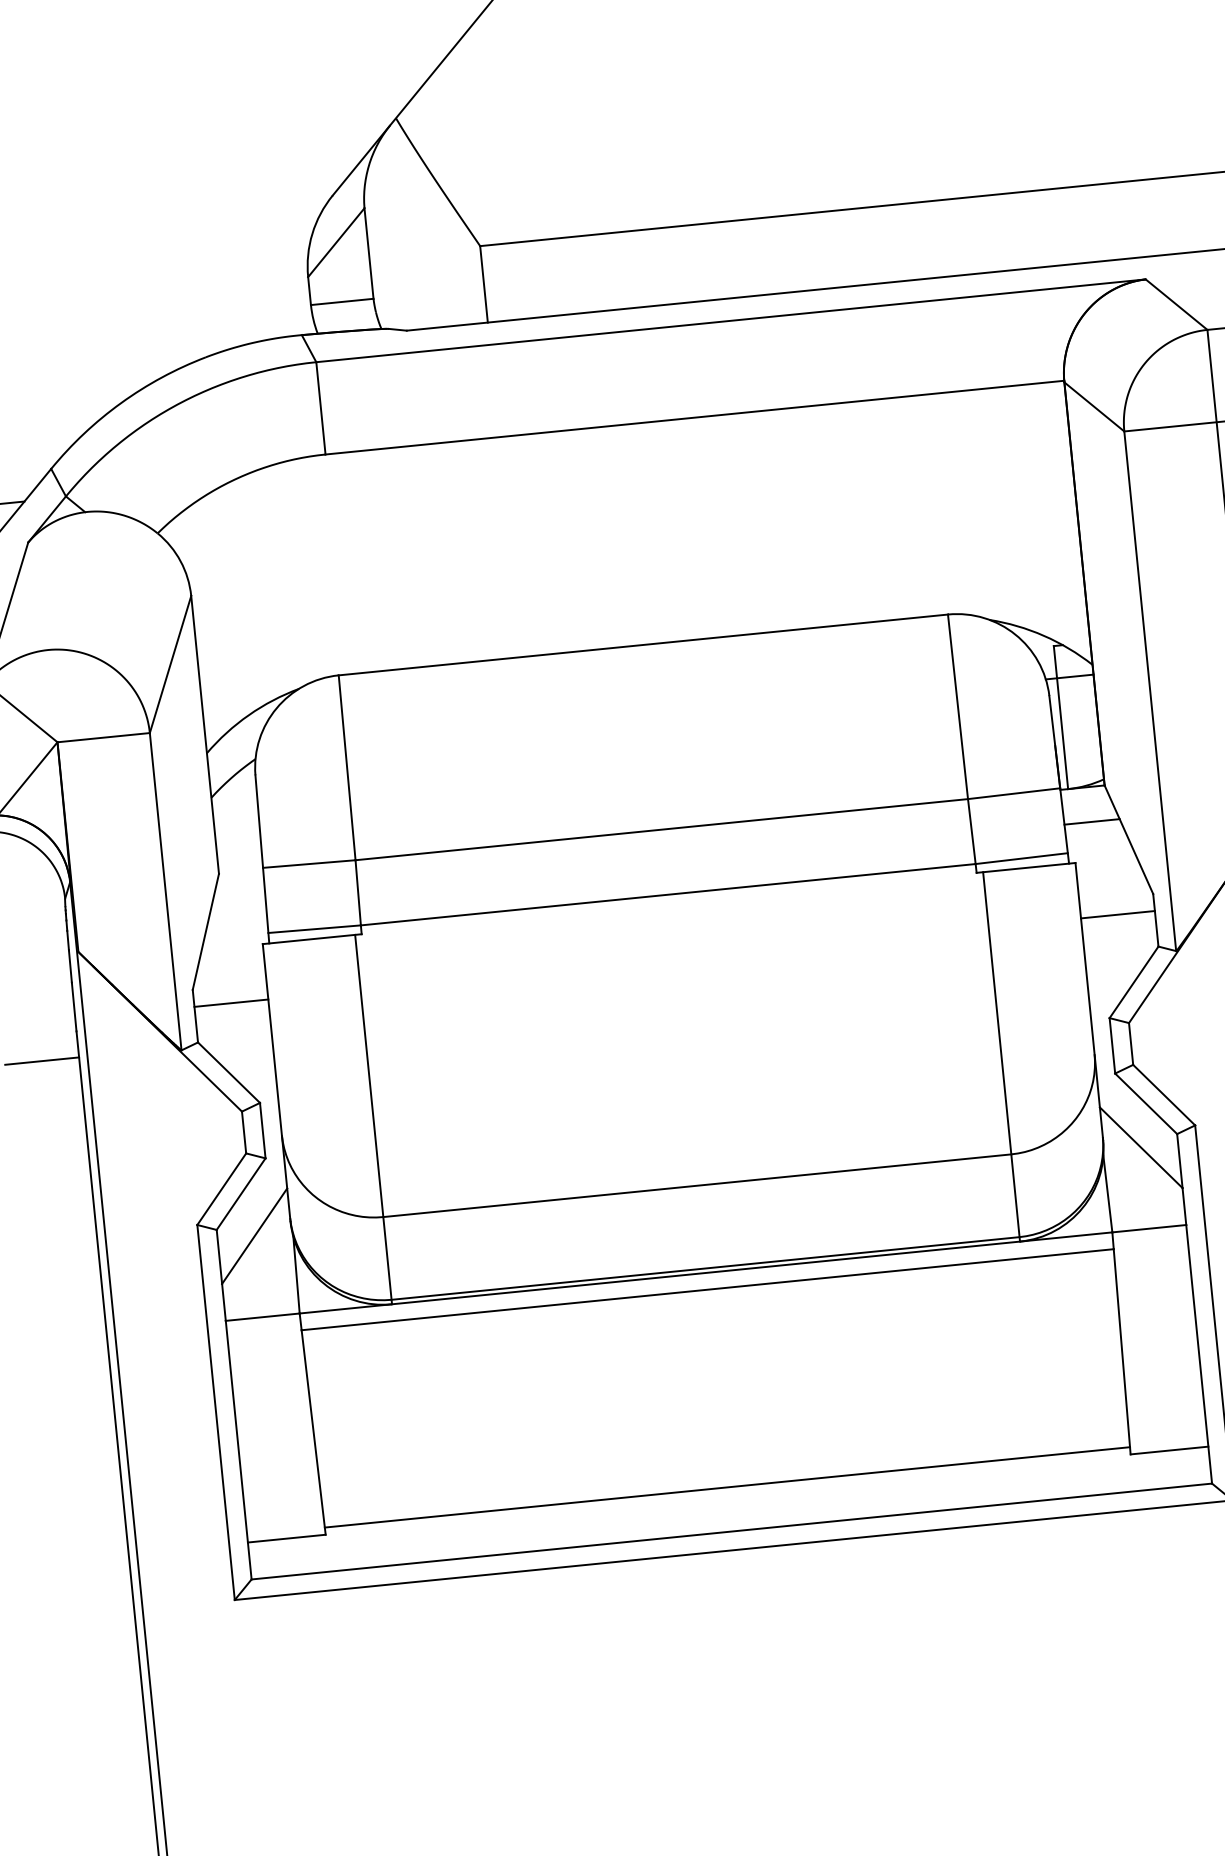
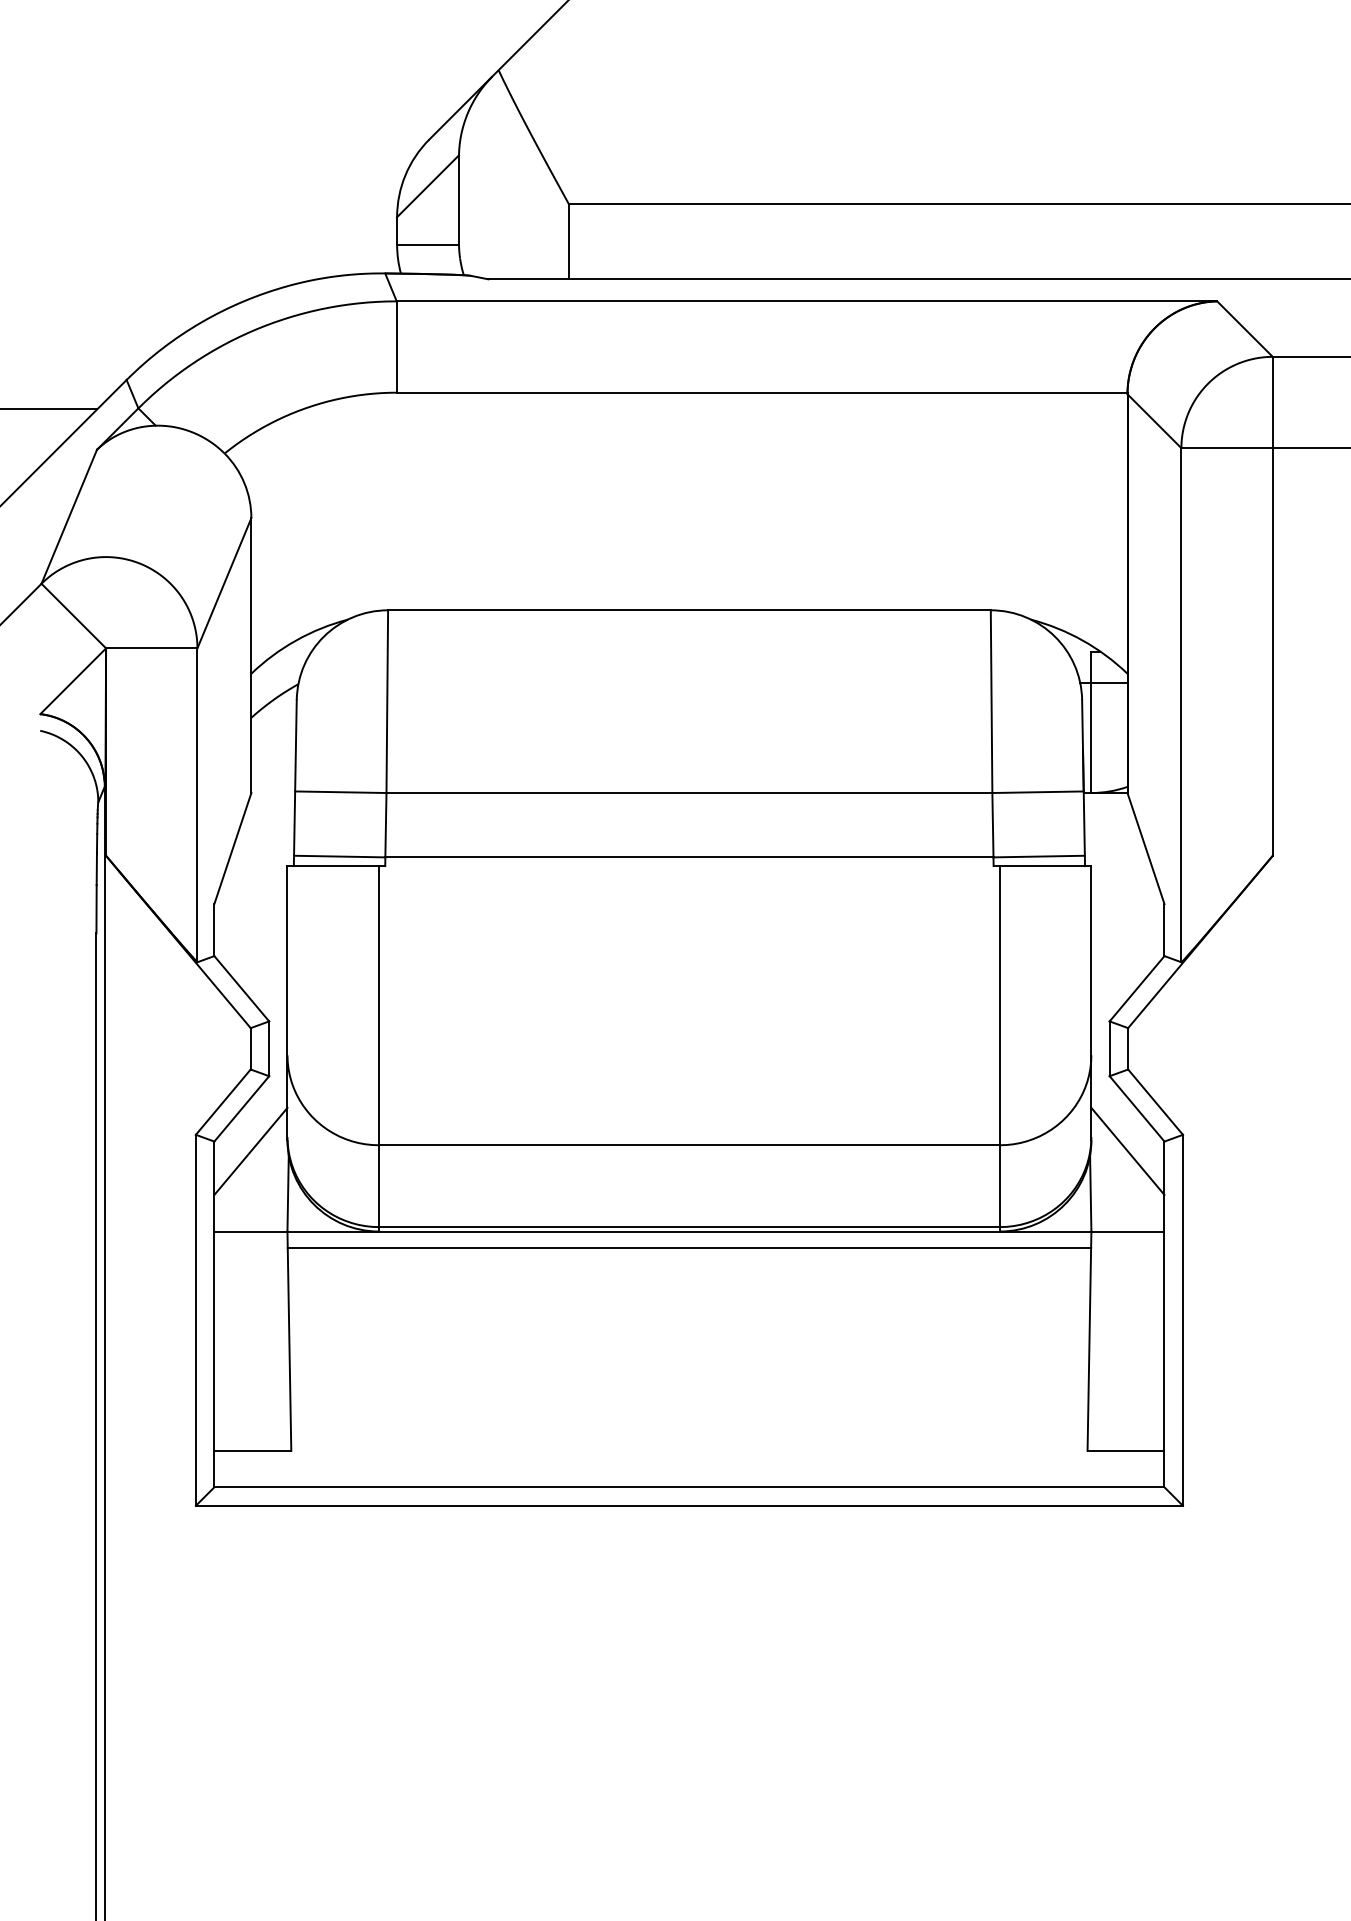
line: (1091, 821) -> (1111, 827), removed
line: (1117, 914) -> (1127, 920), removed
line: (230, 1002) -> (250, 920), removed
line: (41, 1061) -> (59, 959), removed
line: (727, 1487) -> (689, 1443), removed

